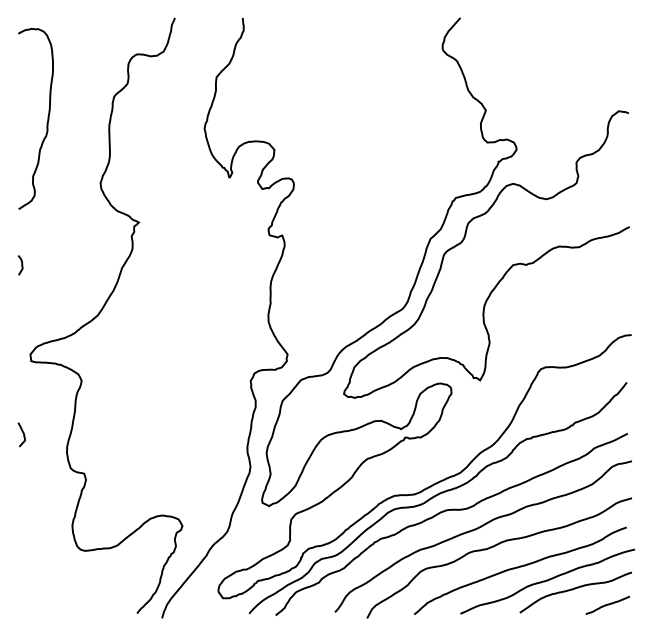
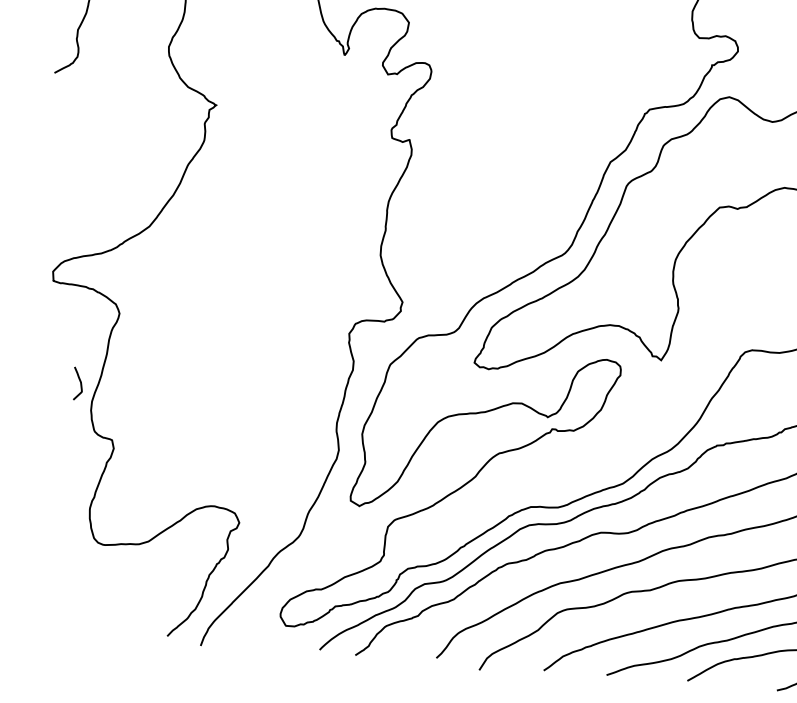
curve: (21, 265) -> (51, 149), removed
curve: (22, 433) -> (79, 382), moved

